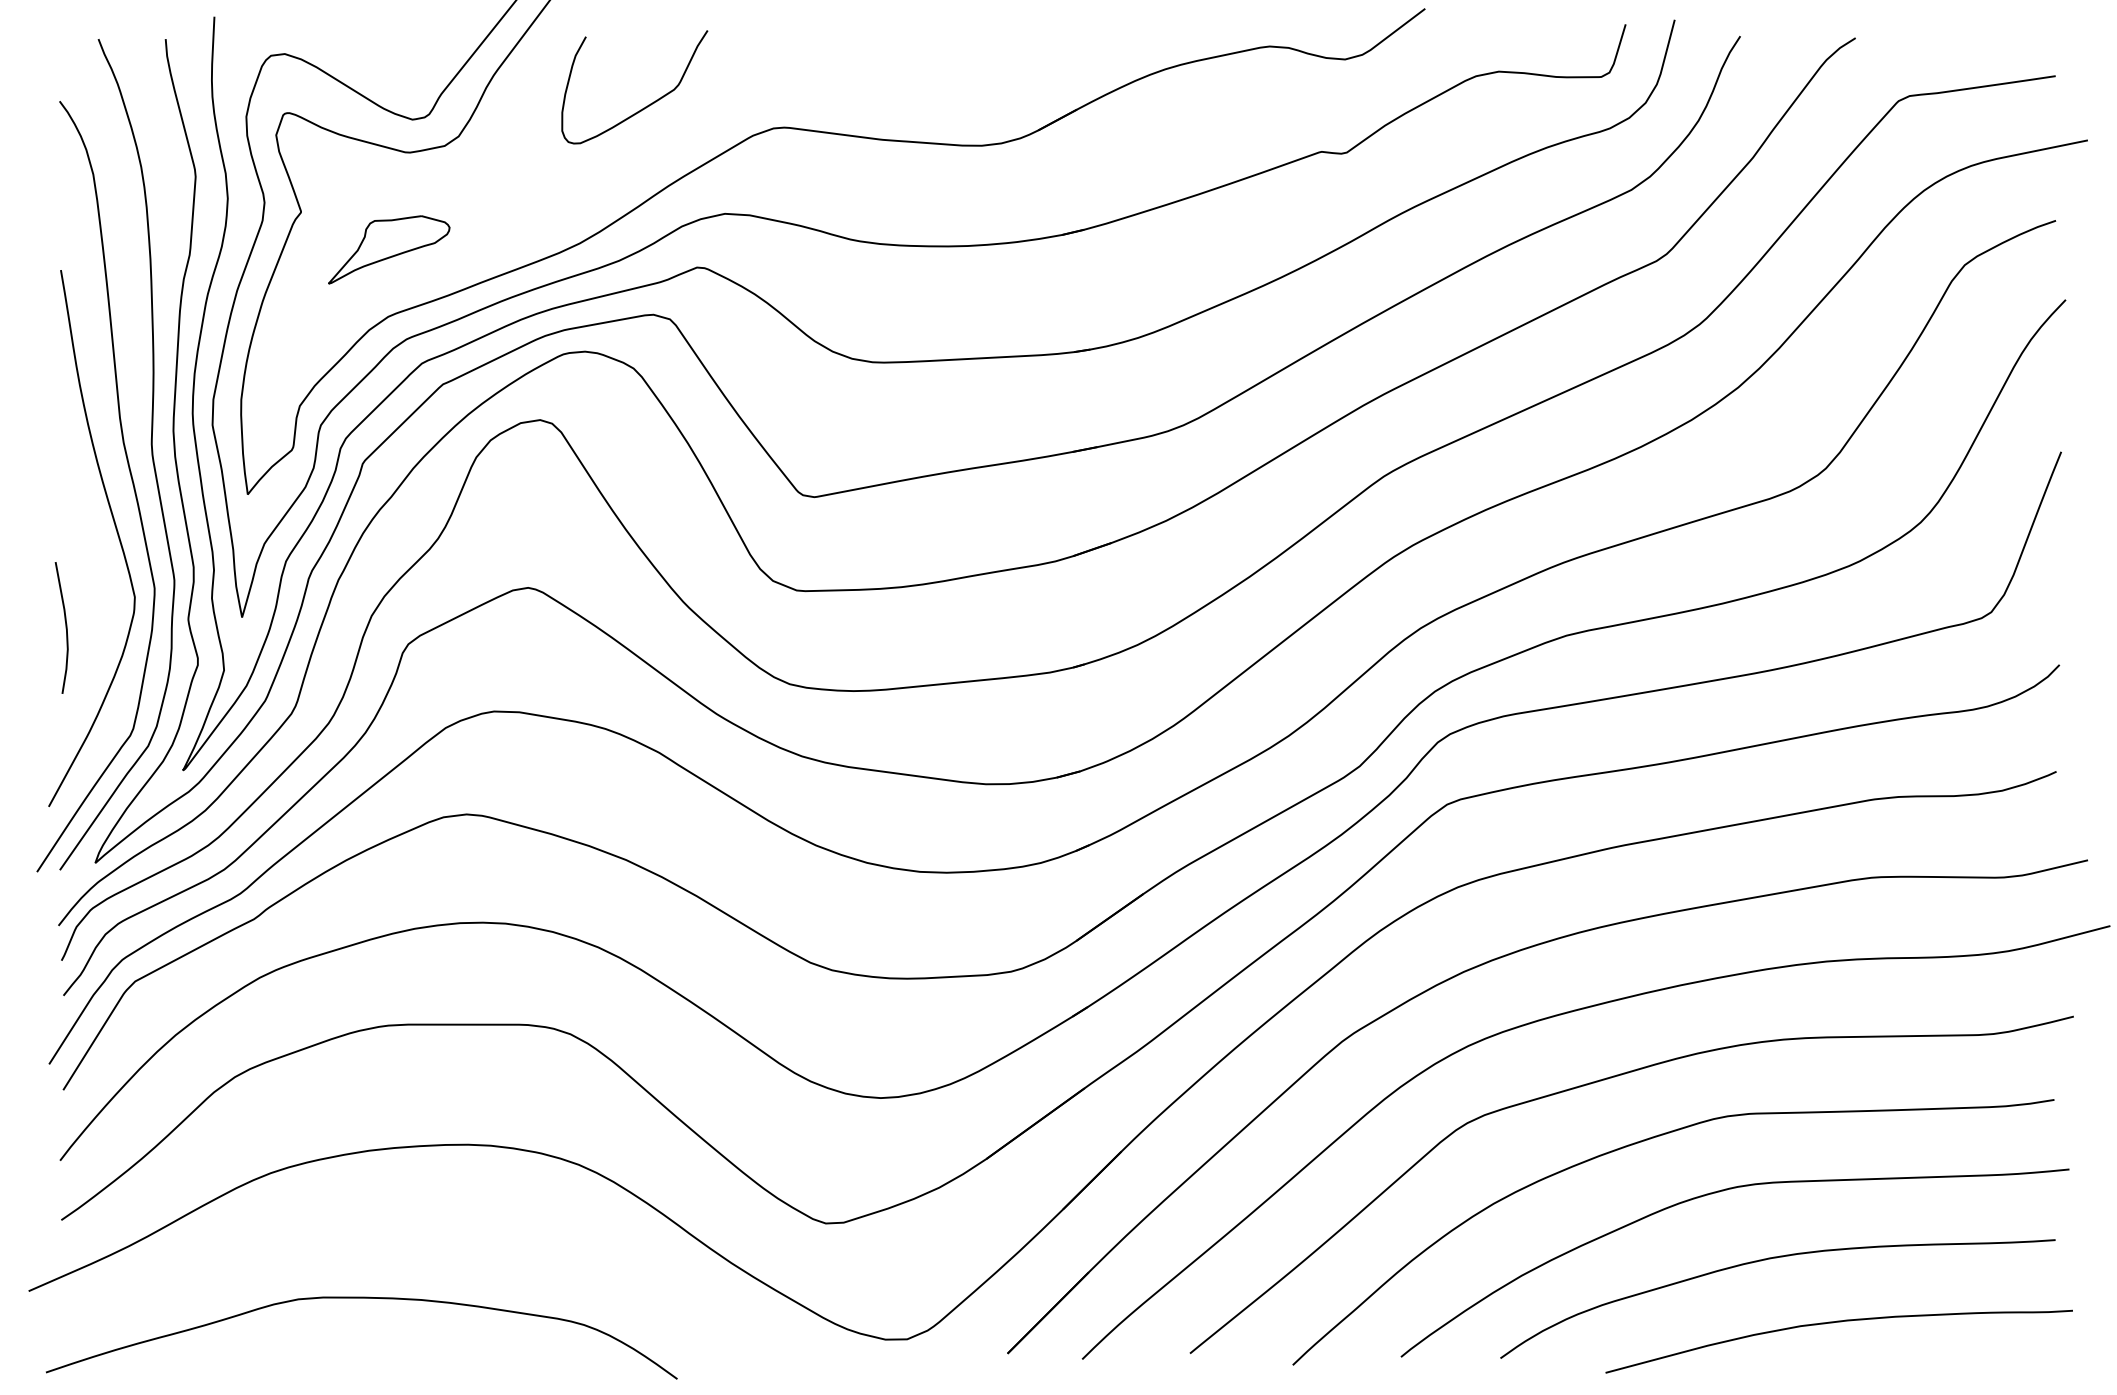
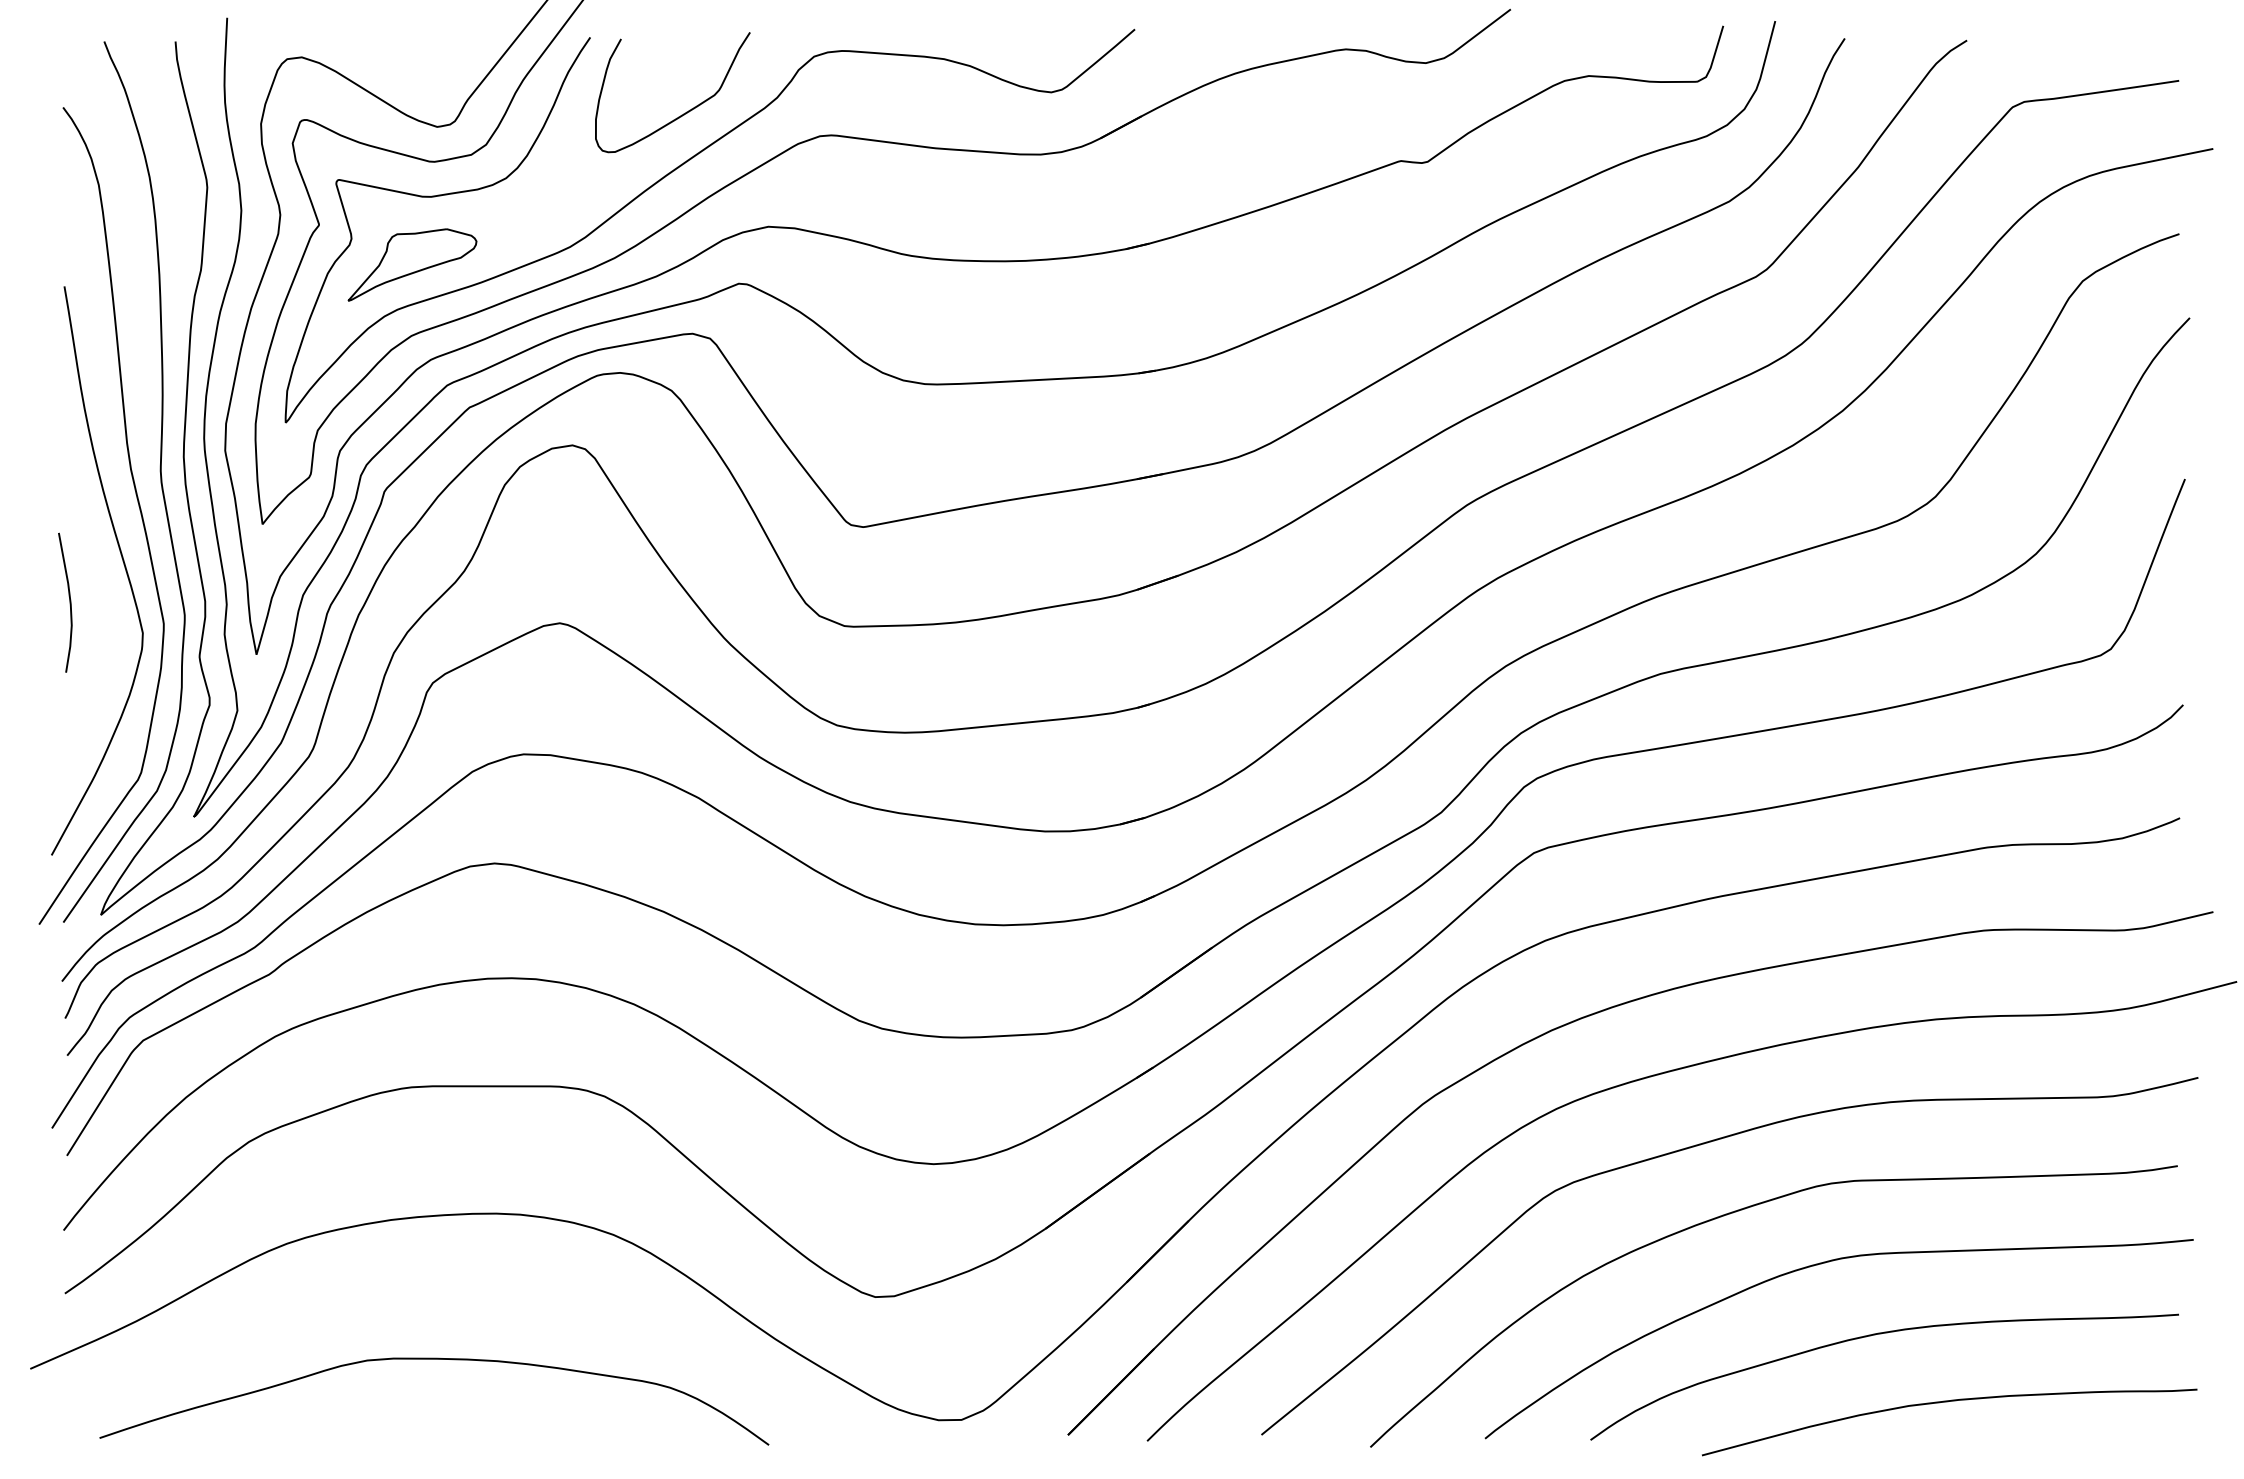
curve: (636, 161) -> (674, 171), added
curve: (65, 627) -> (69, 602), moved
curve: (361, 1298) -> (434, 1359), moved

